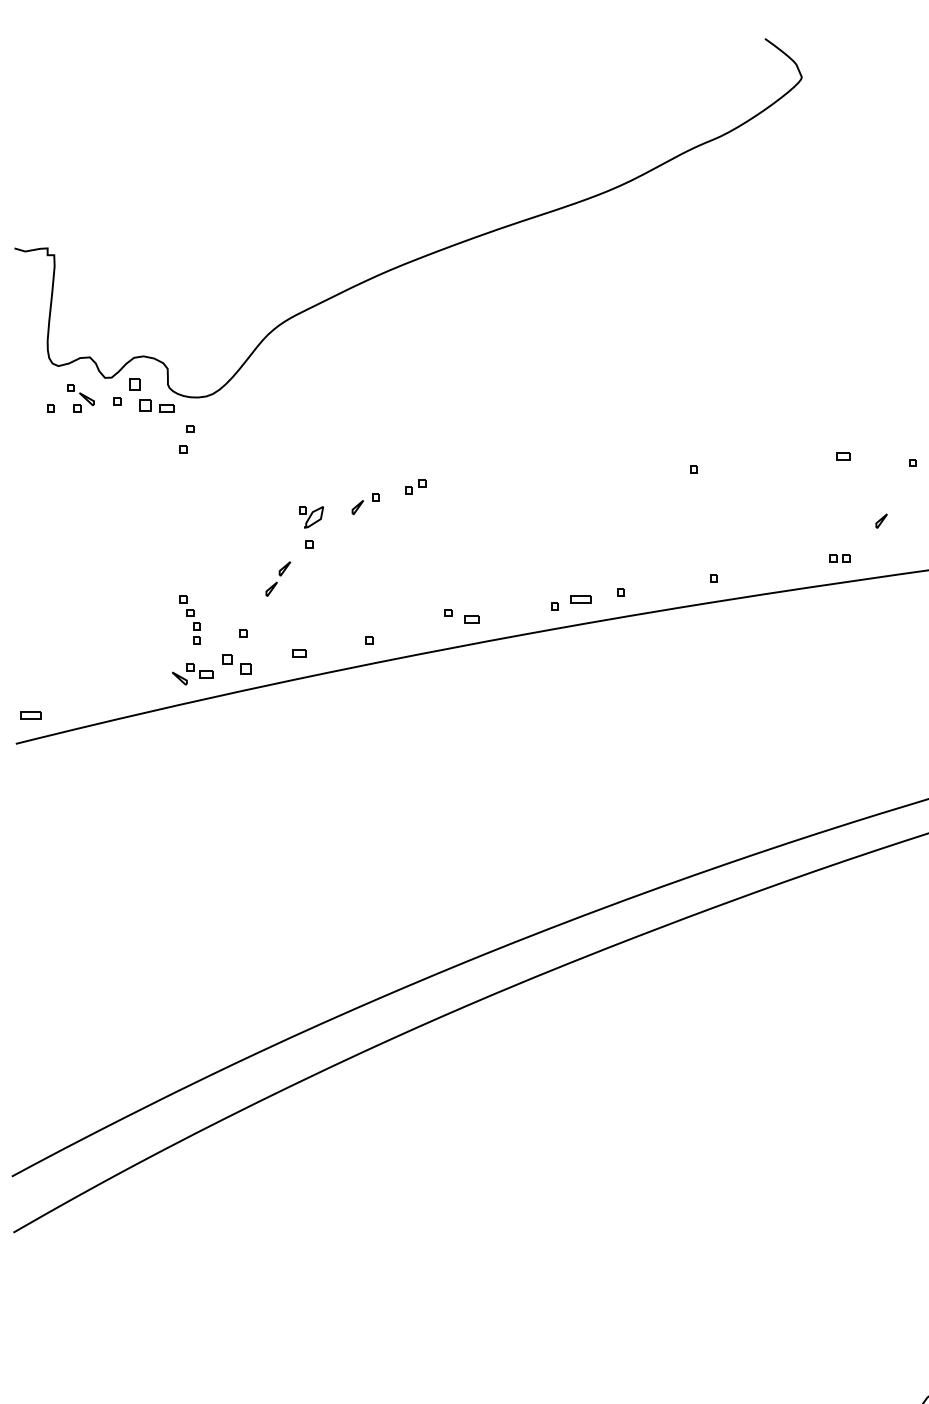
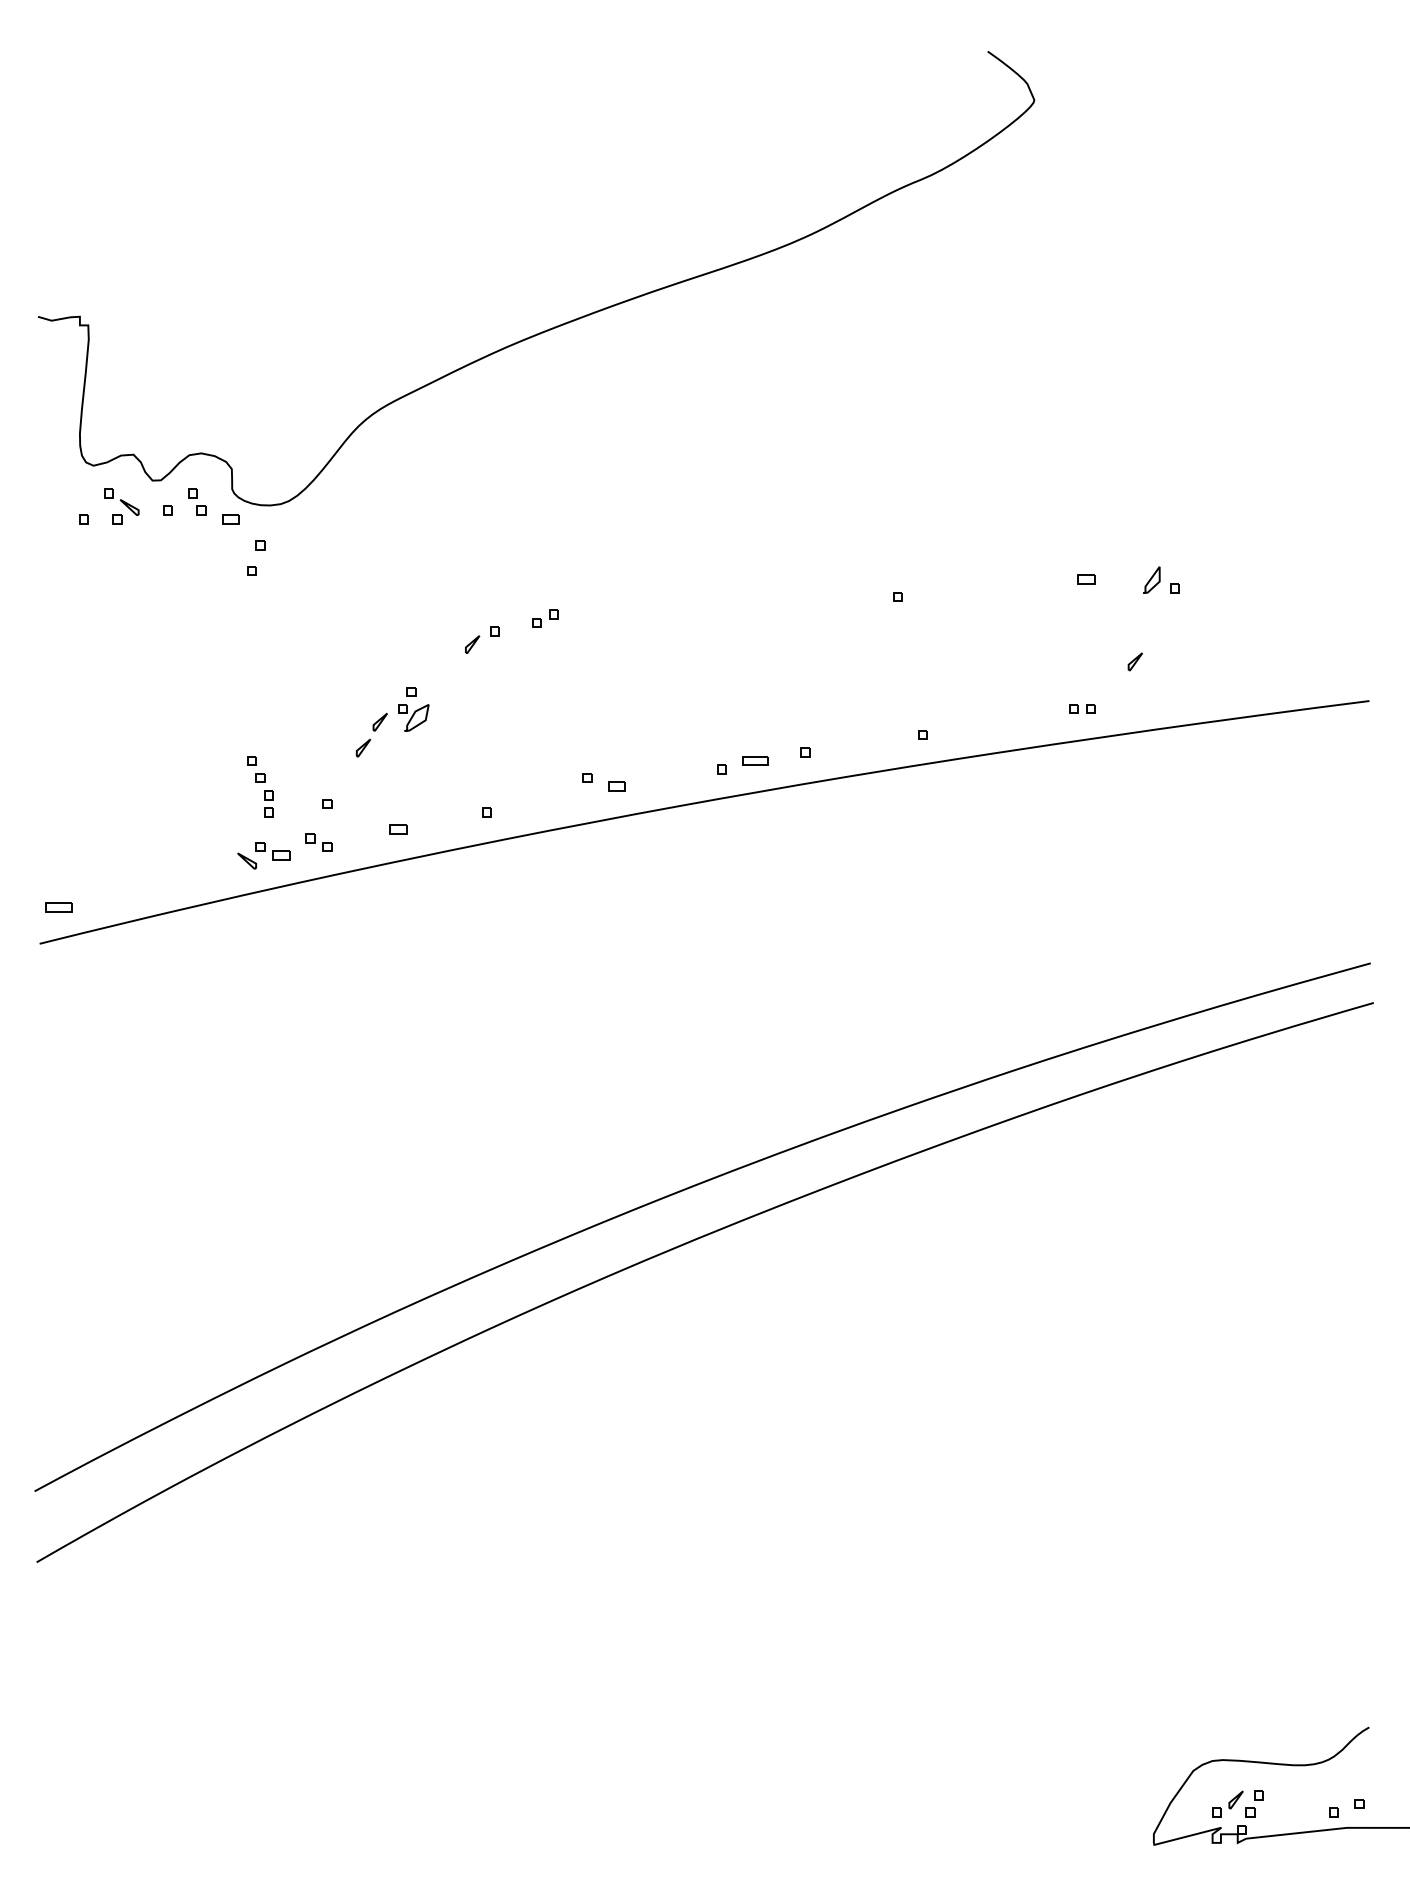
part: (140, 394) -> (197, 501), size x0.62
part: (894, 456) -> (1151, 579), added
part: (311, 516) -> (413, 717), moved
part: (236, 663) -> (318, 842), size x0.71

